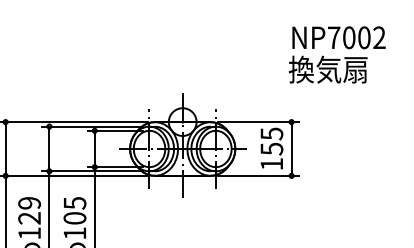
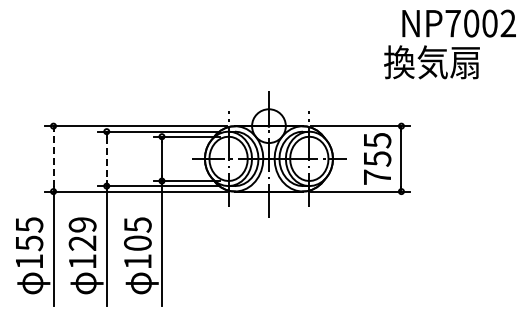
text: (327, 69) -> (431, 62), moved
line: (5, 148) -> (53, 158), solid -> dashed
line: (49, 149) -> (106, 159), solid -> dashed
text: (271, 163) -> (377, 176), 155 -> 755

